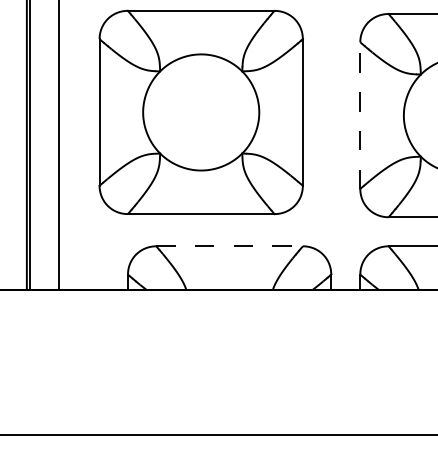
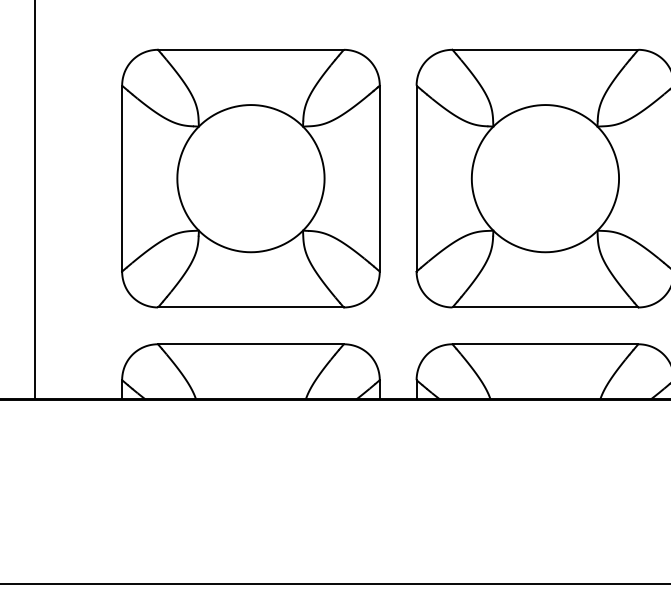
part: (200, 112) -> (250, 178), moved
line: (360, 115) -> (416, 178), dashed -> solid
line: (229, 246) -> (250, 344), dashed -> solid

